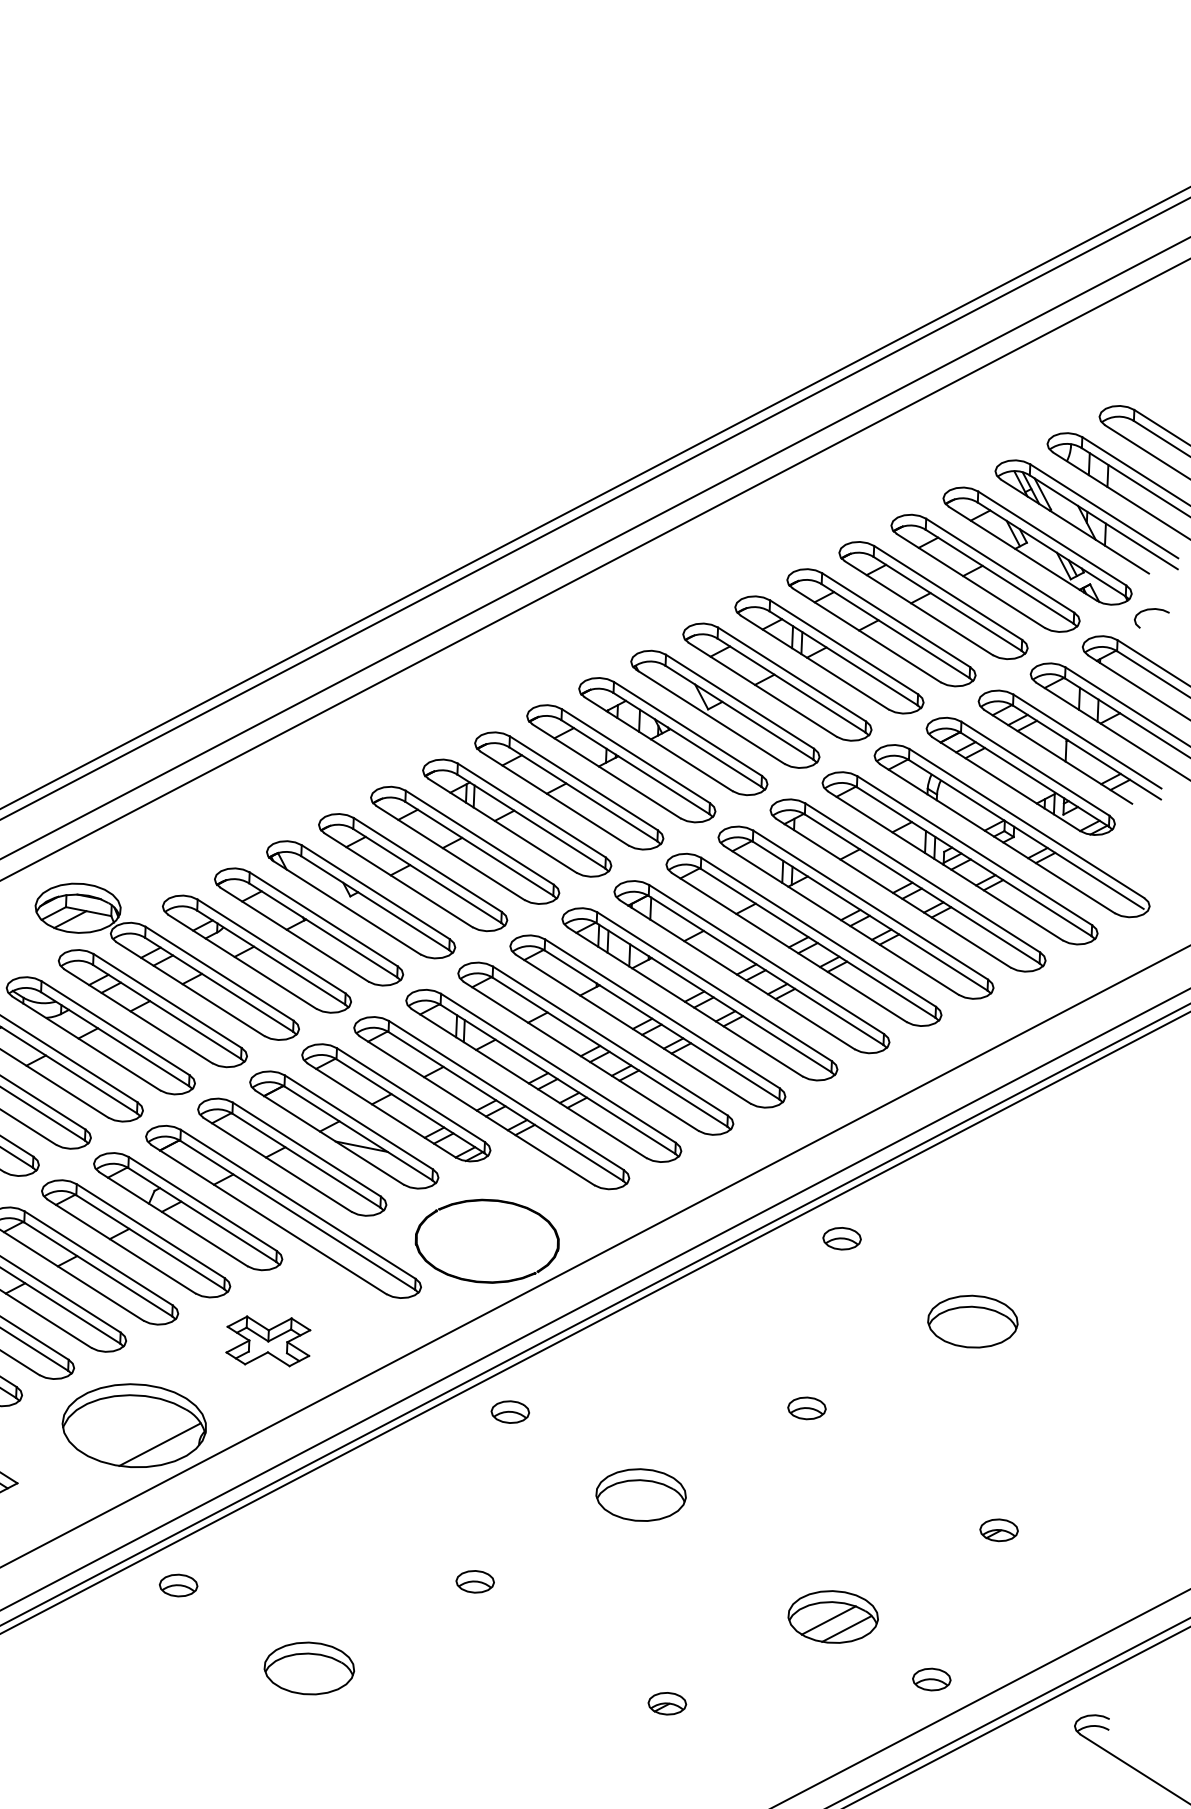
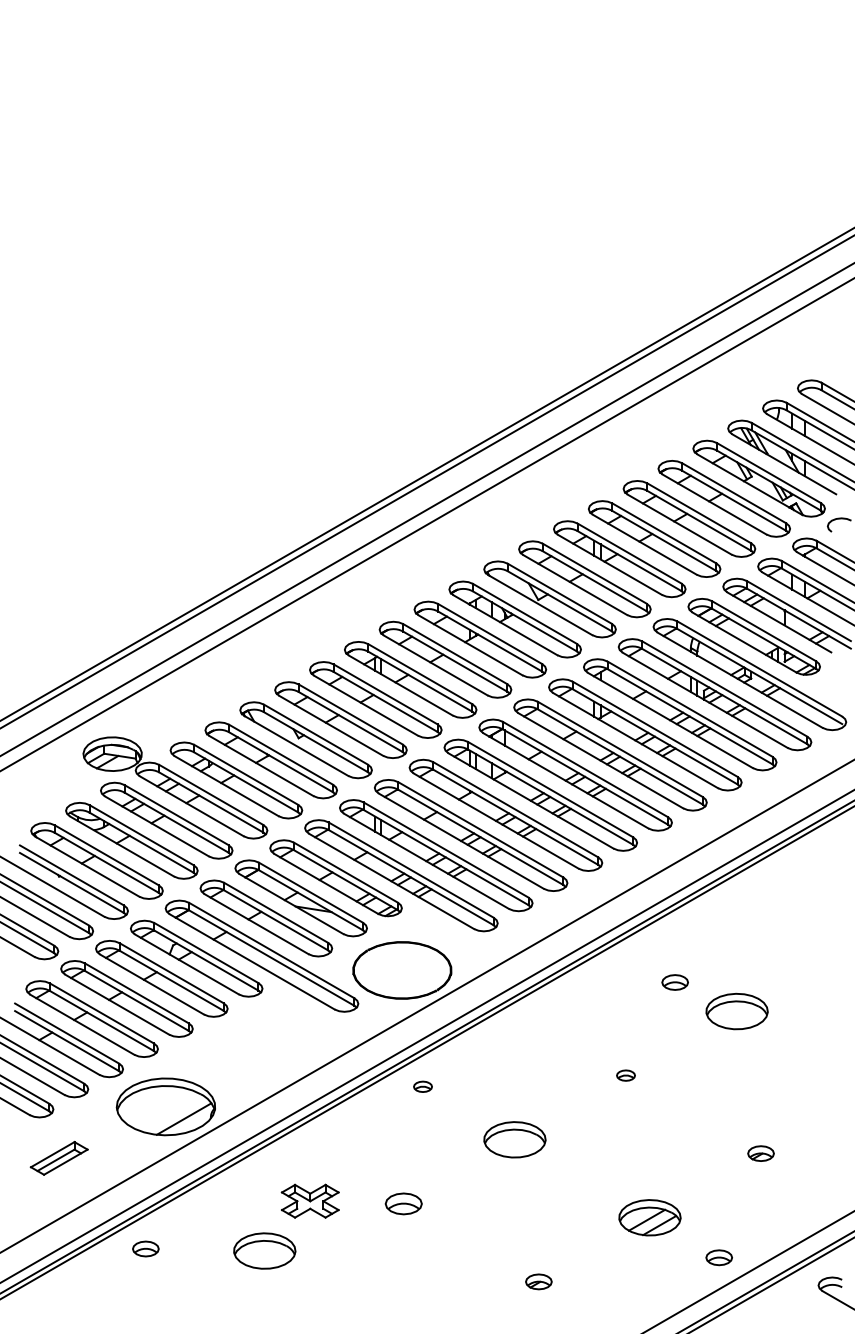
part: (841, 1238) -> (674, 982), moved
part: (267, 1340) -> (309, 1200), moved
part: (806, 1408) -> (625, 1075), size x0.7
part: (509, 1411) -> (422, 1086), size x0.7
part: (474, 1581) -> (403, 1203), size x1.4
part: (178, 1584) -> (145, 1248), moved
part: (309, 1667) -> (264, 1250), moved

